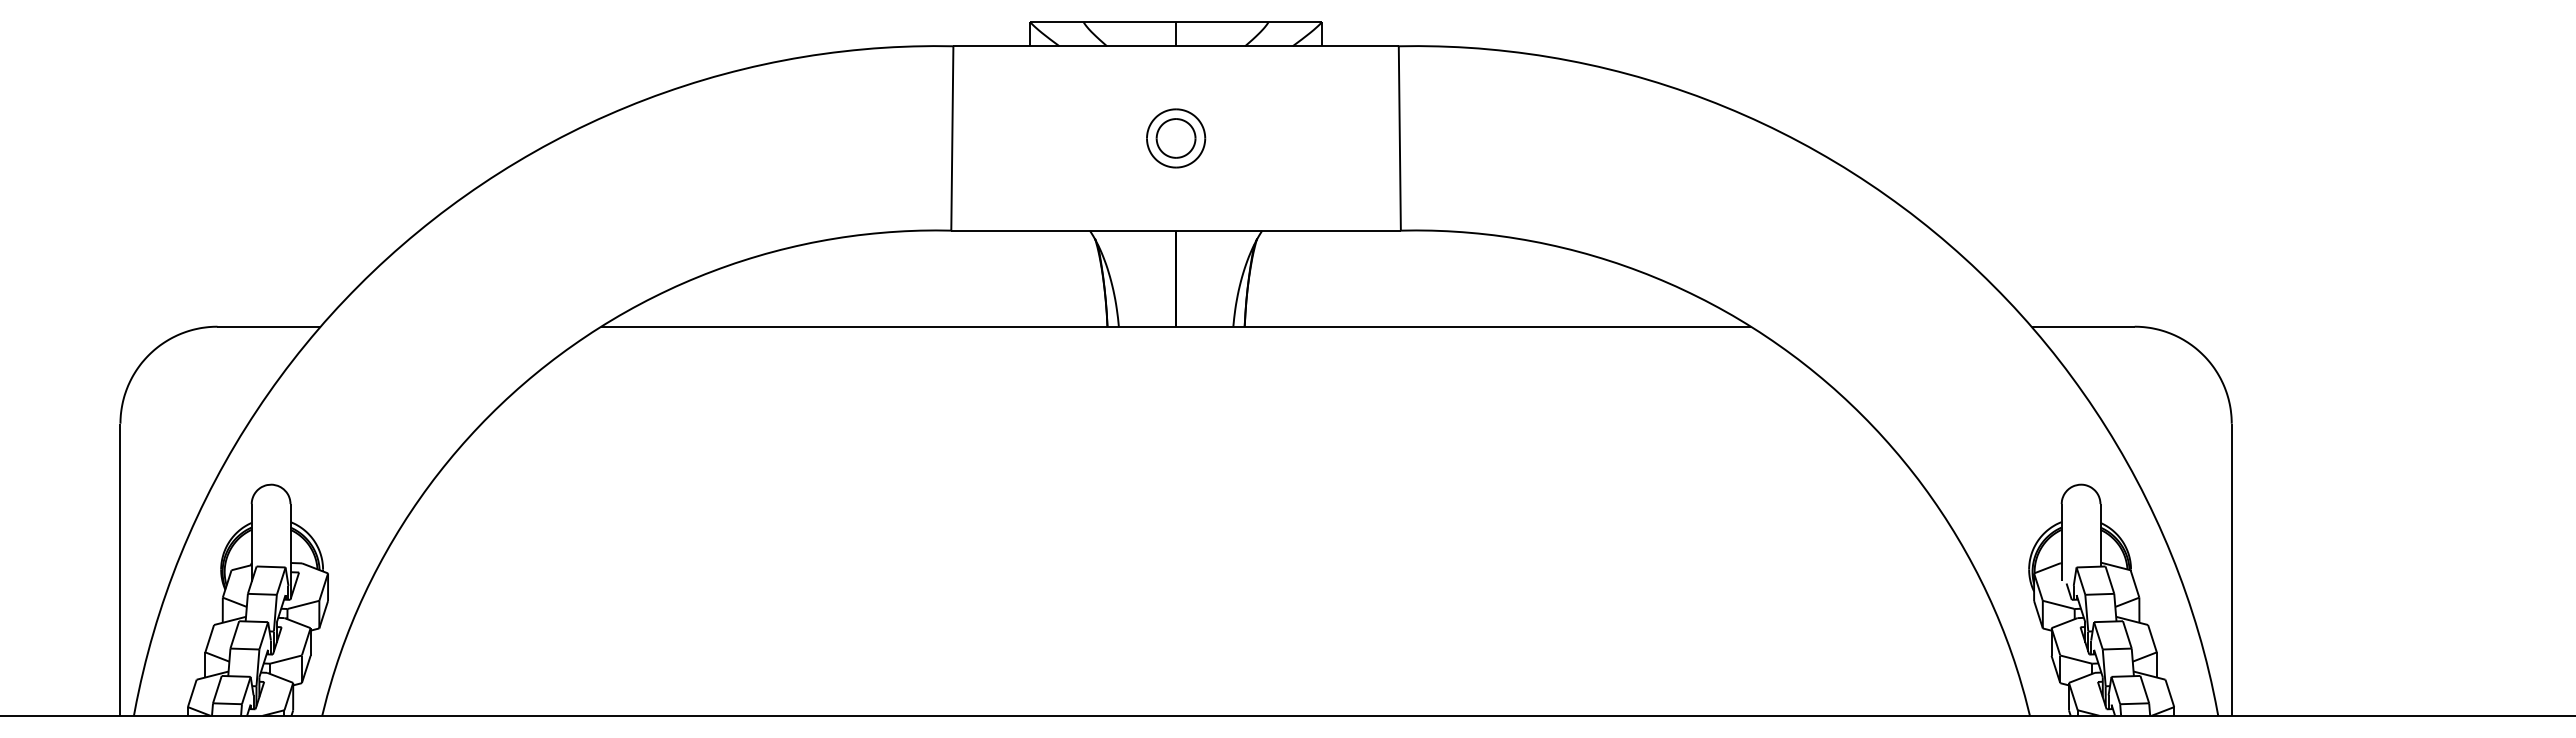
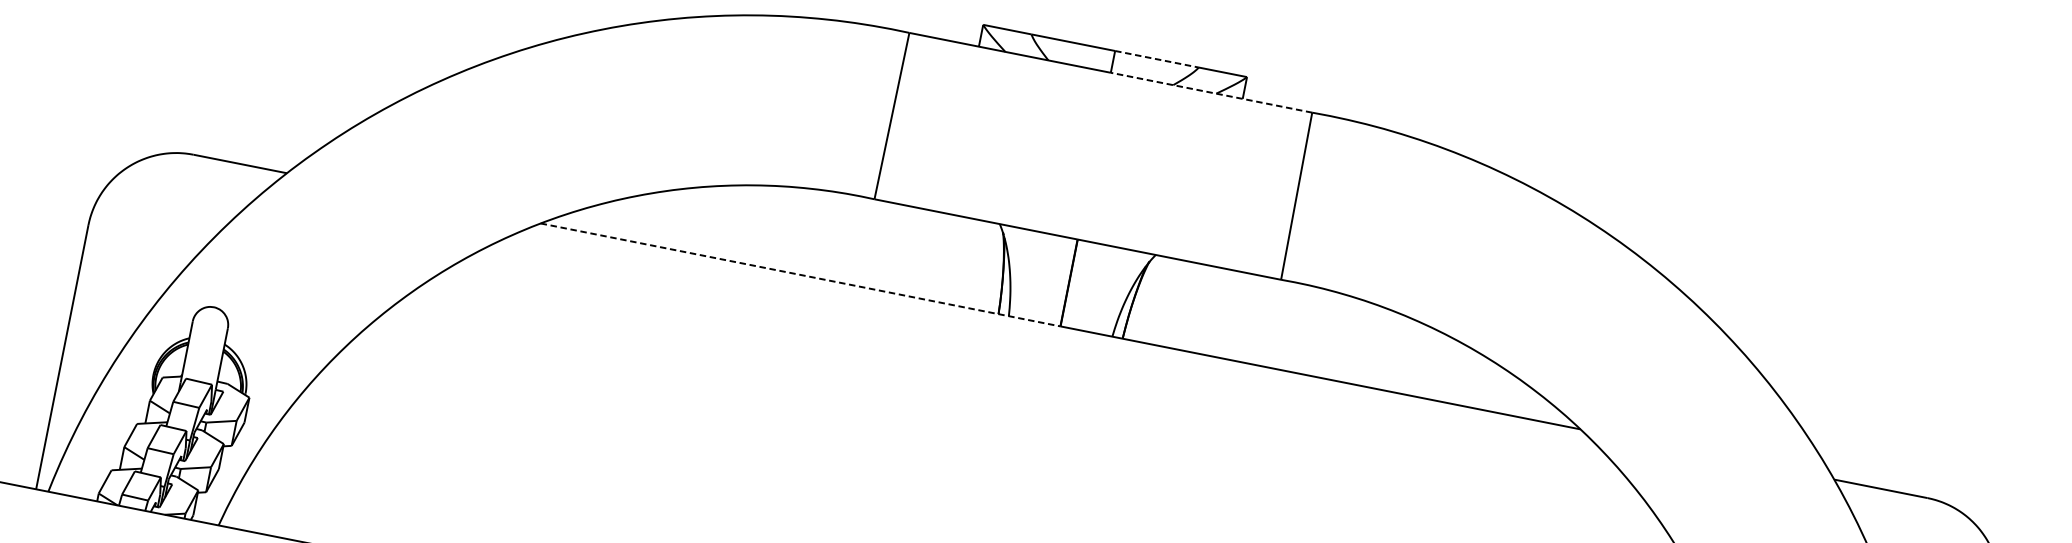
line: (1222, 22) -> (1157, 59), solid -> dashed
line: (1286, 46) -> (1210, 92), solid -> dashed
part: (1176, 138) -> (1094, 156), removed
line: (889, 326) -> (801, 274), solid -> dashed

